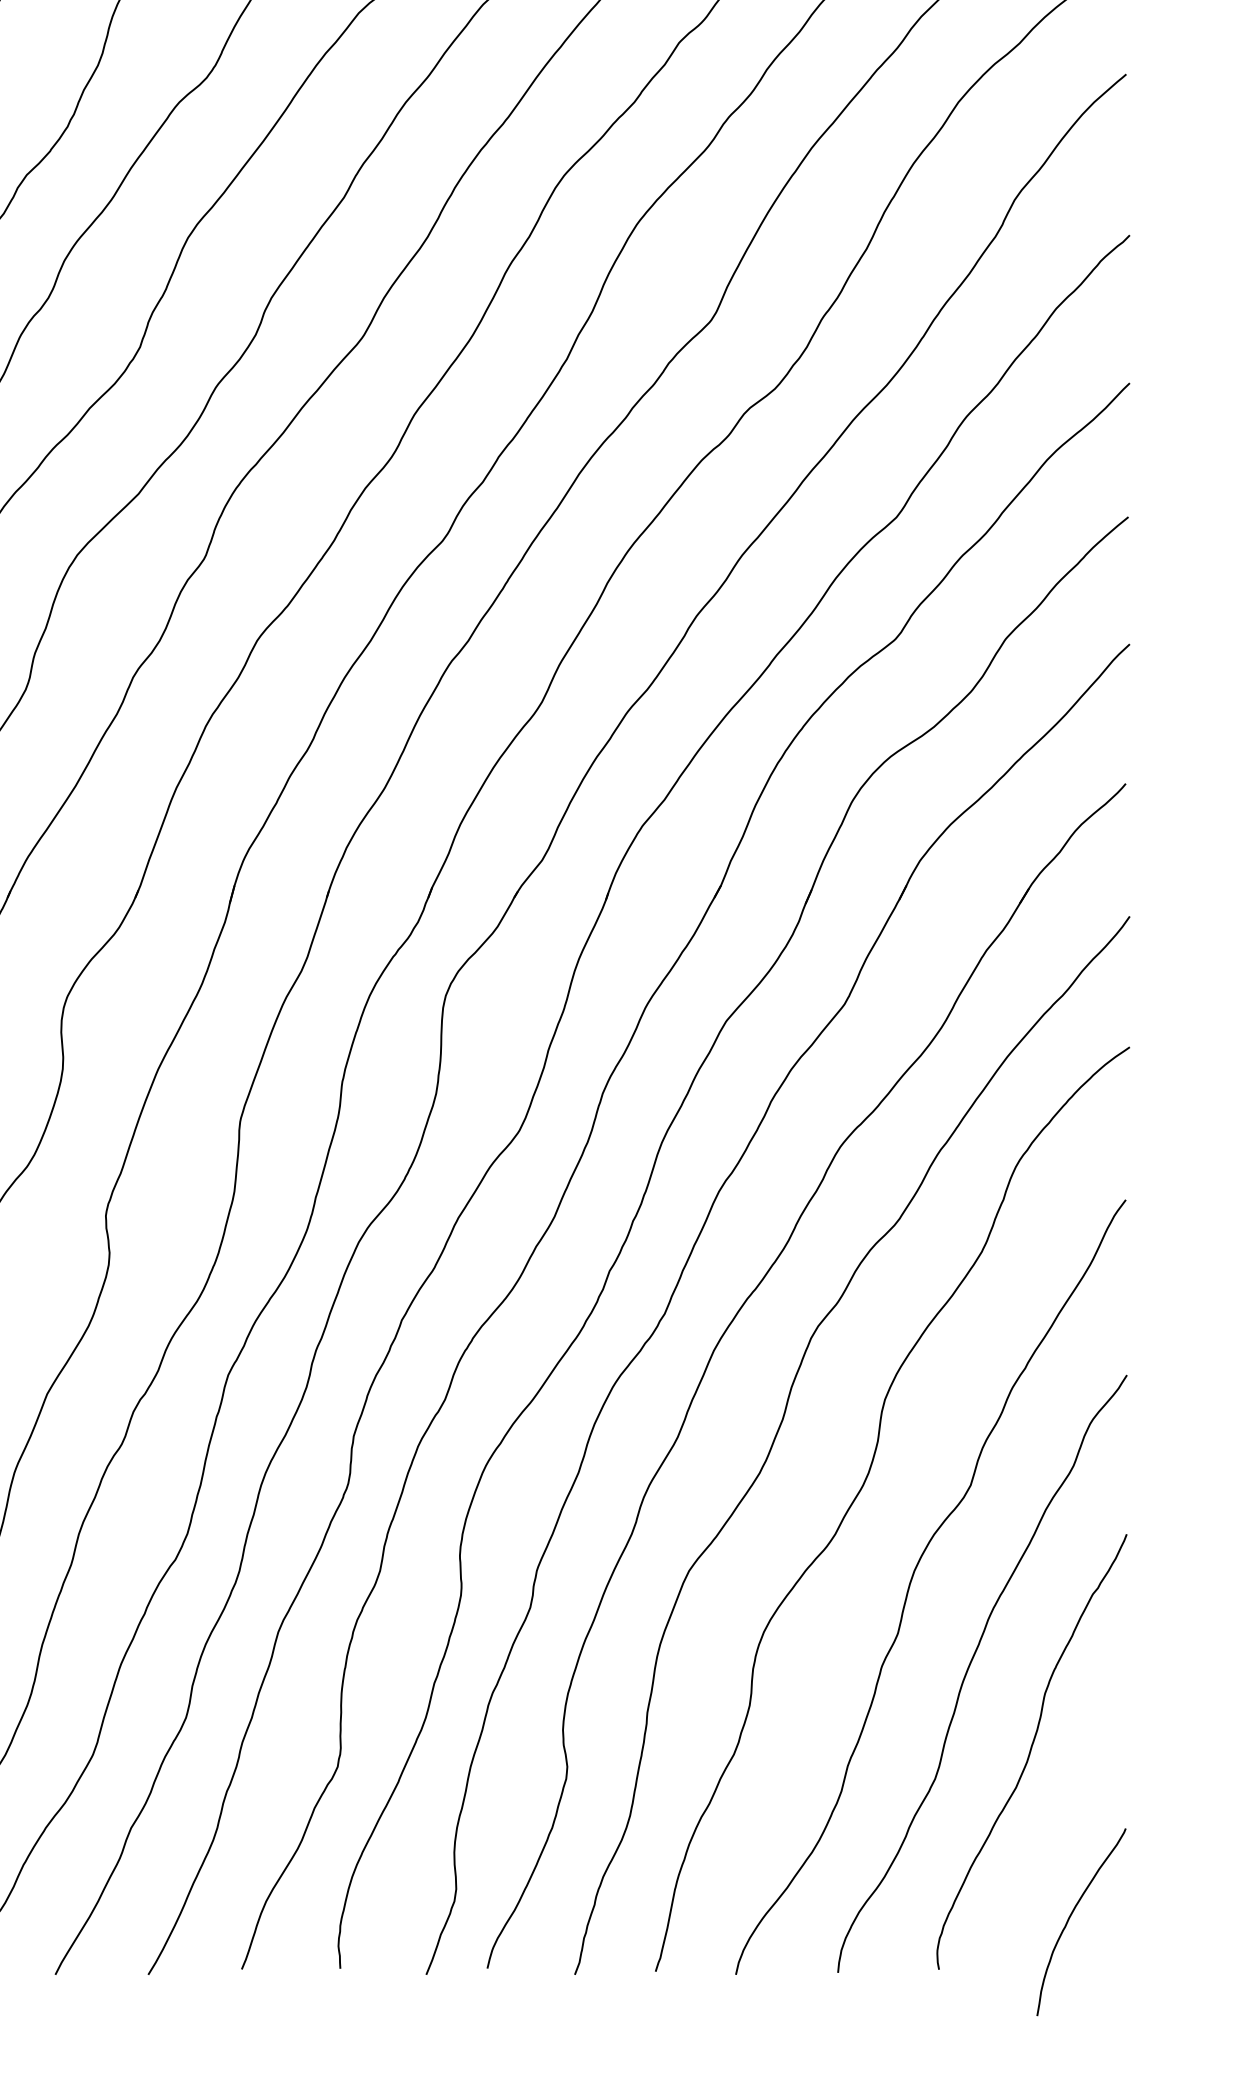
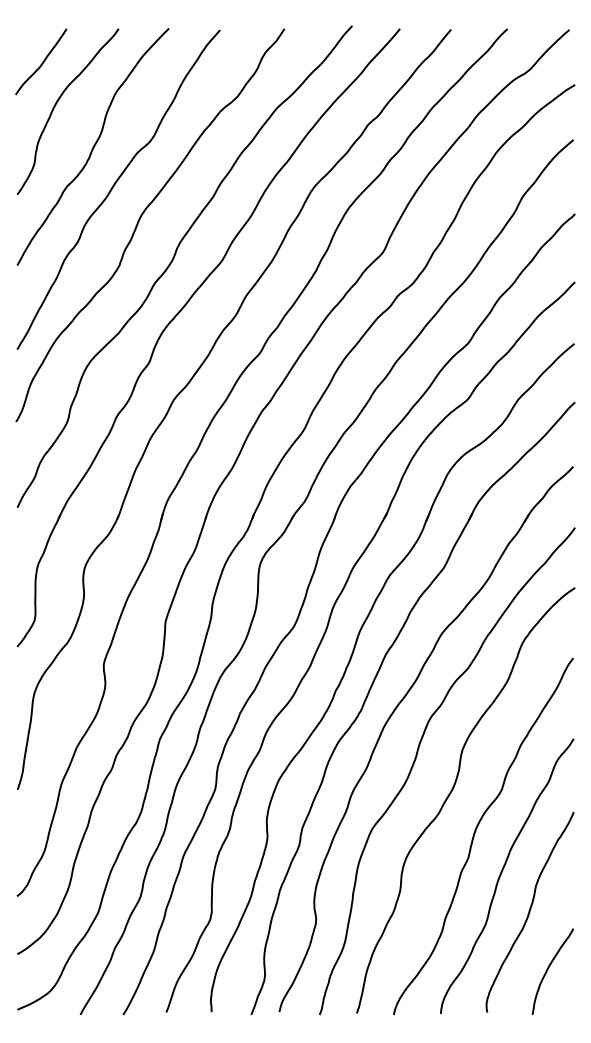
curve: (1074, 1915) -> (549, 968), moved

